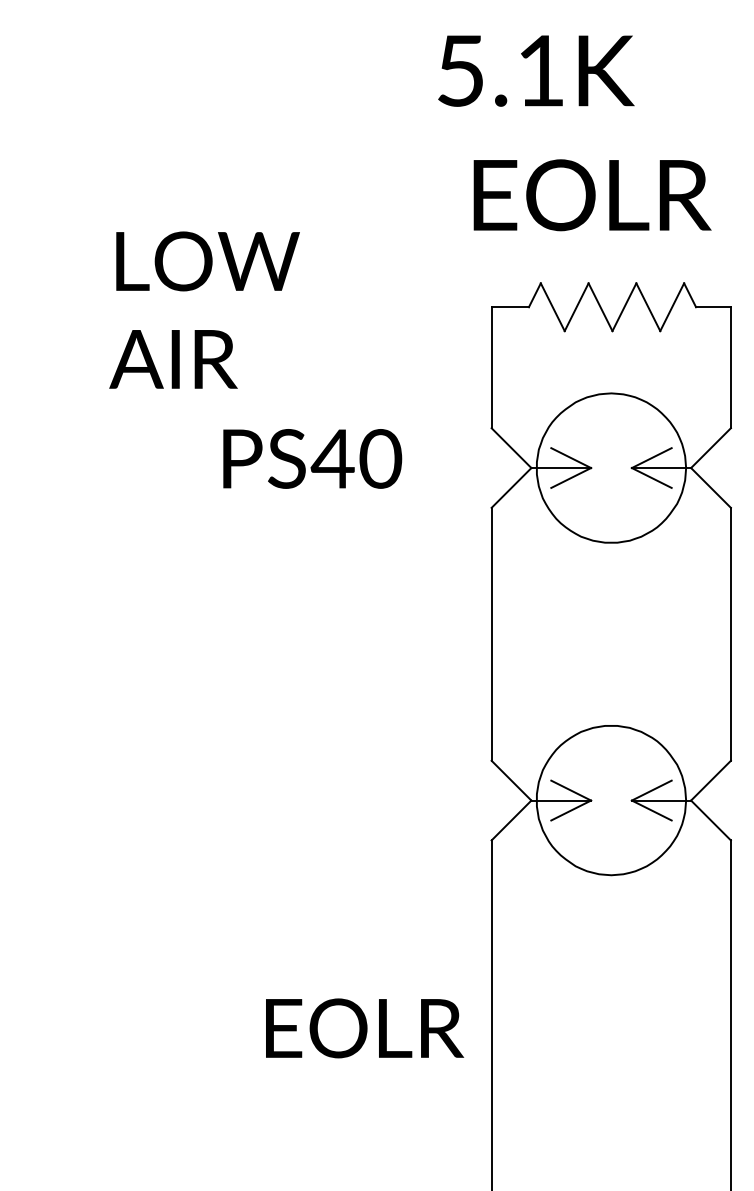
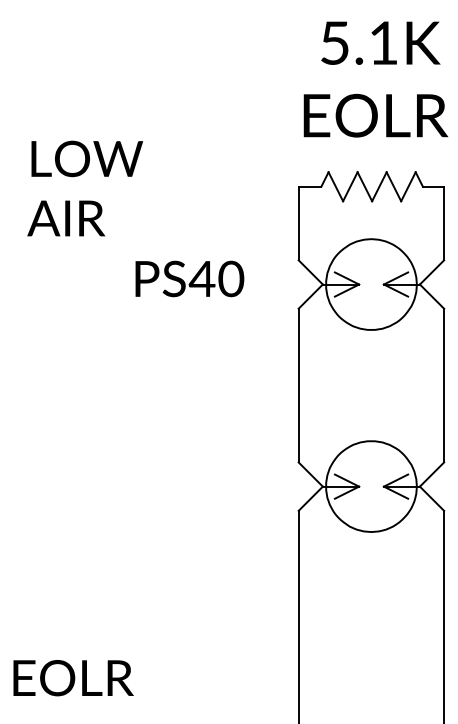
text: (535, 69) -> (380, 42), moved
text: (591, 194) -> (375, 115), moved
text: (205, 310) -> (85, 188), moved
text: (364, 1029) -> (73, 678), moved

